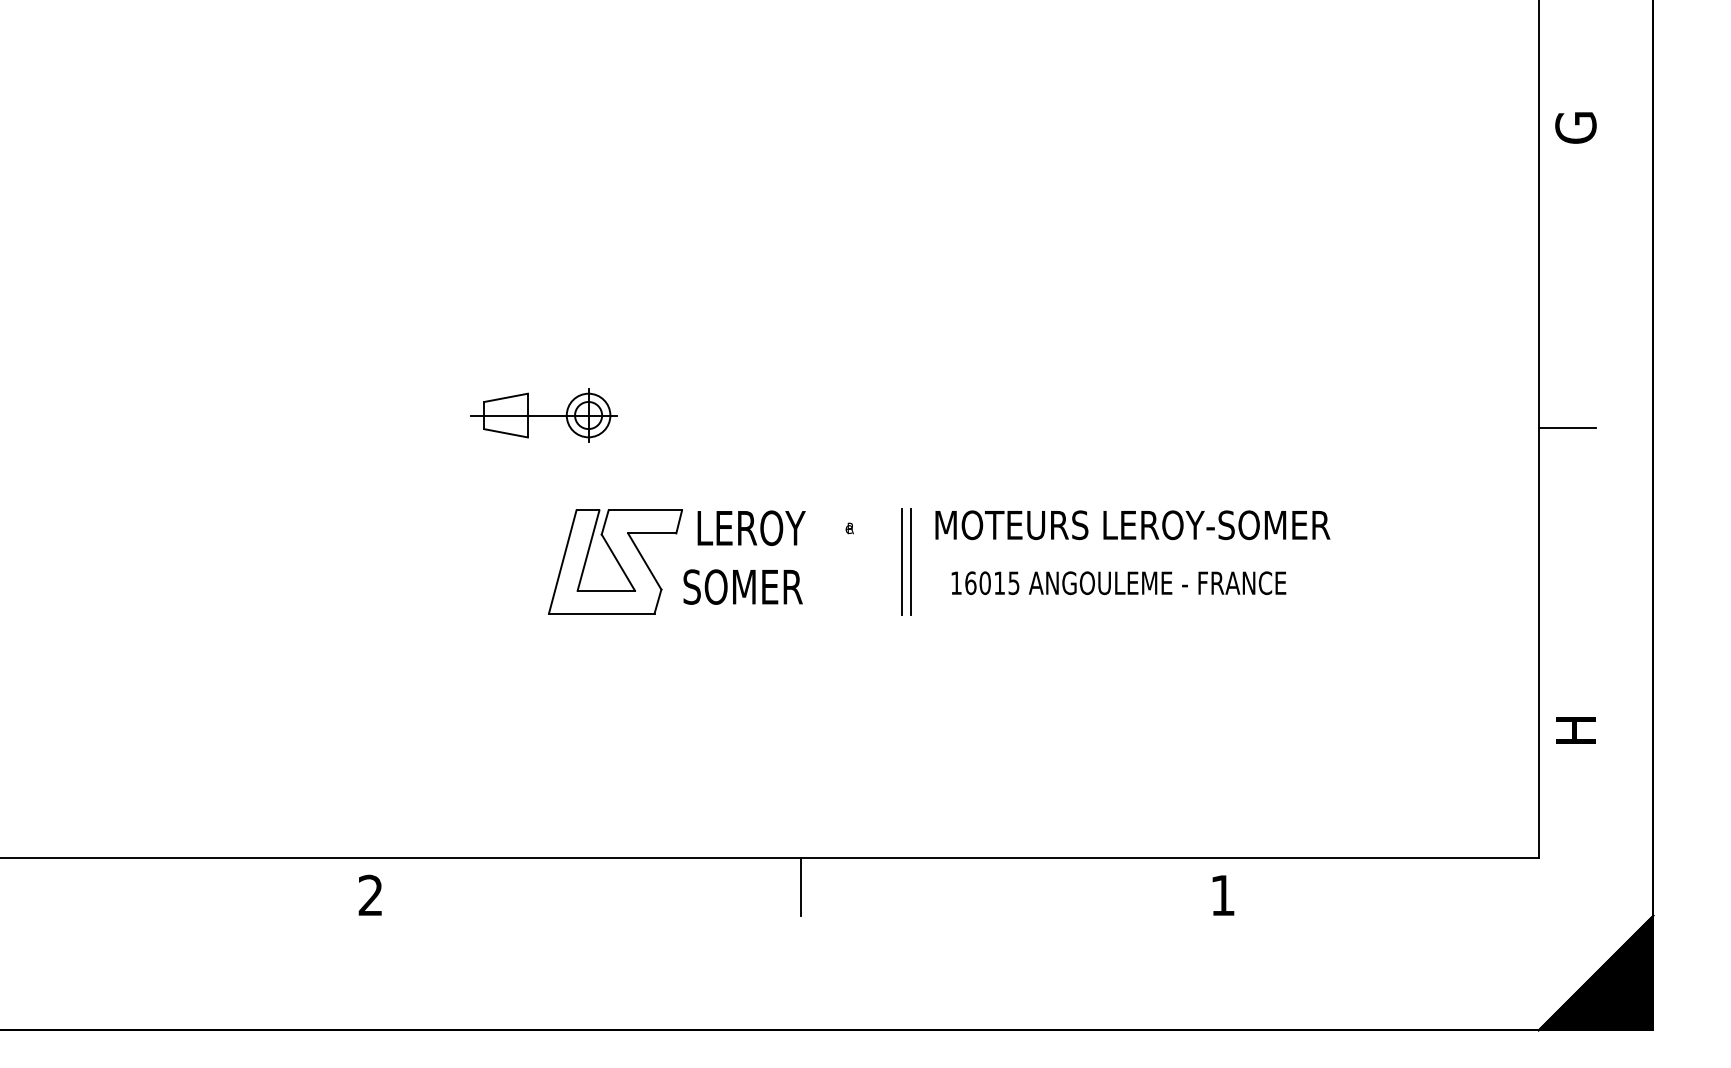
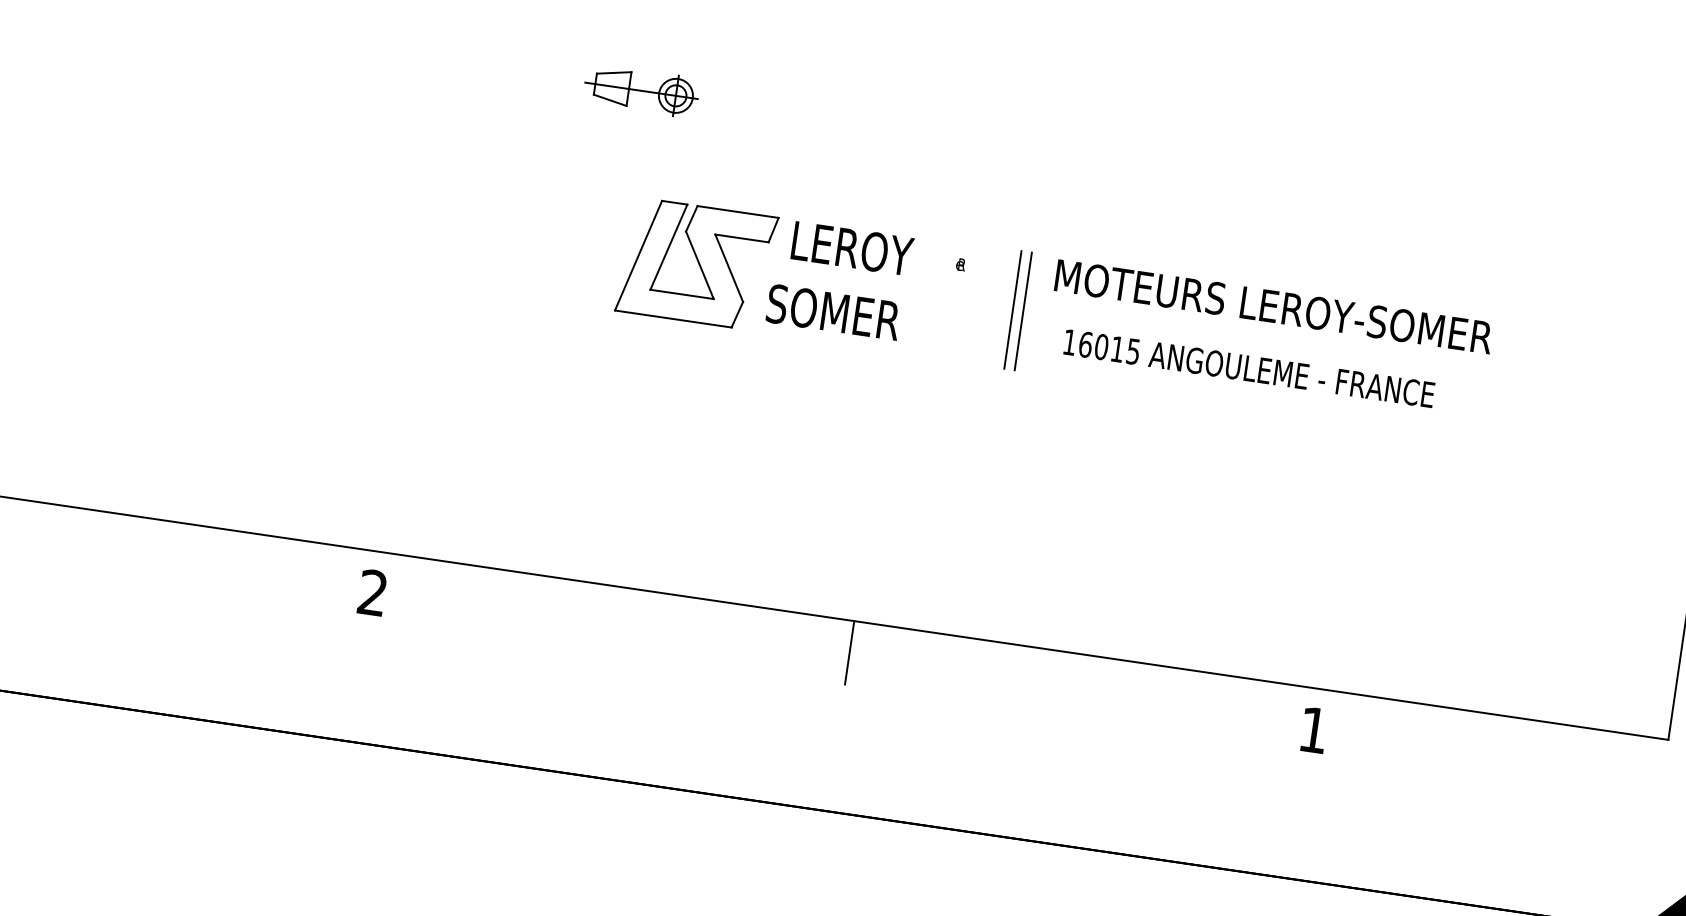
part: (543, 415) -> (640, 90), size x0.7

